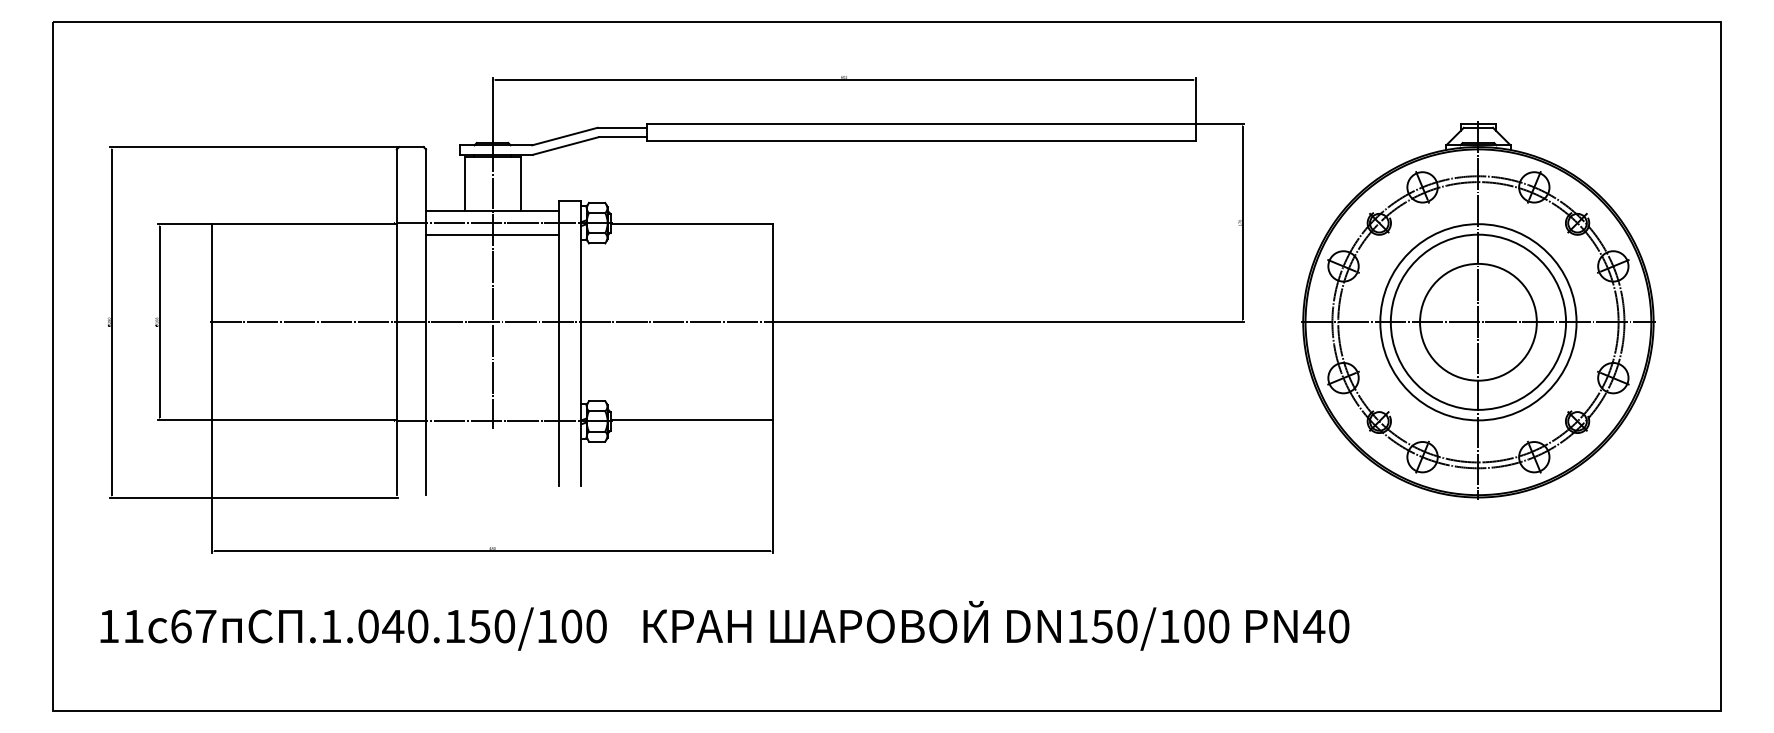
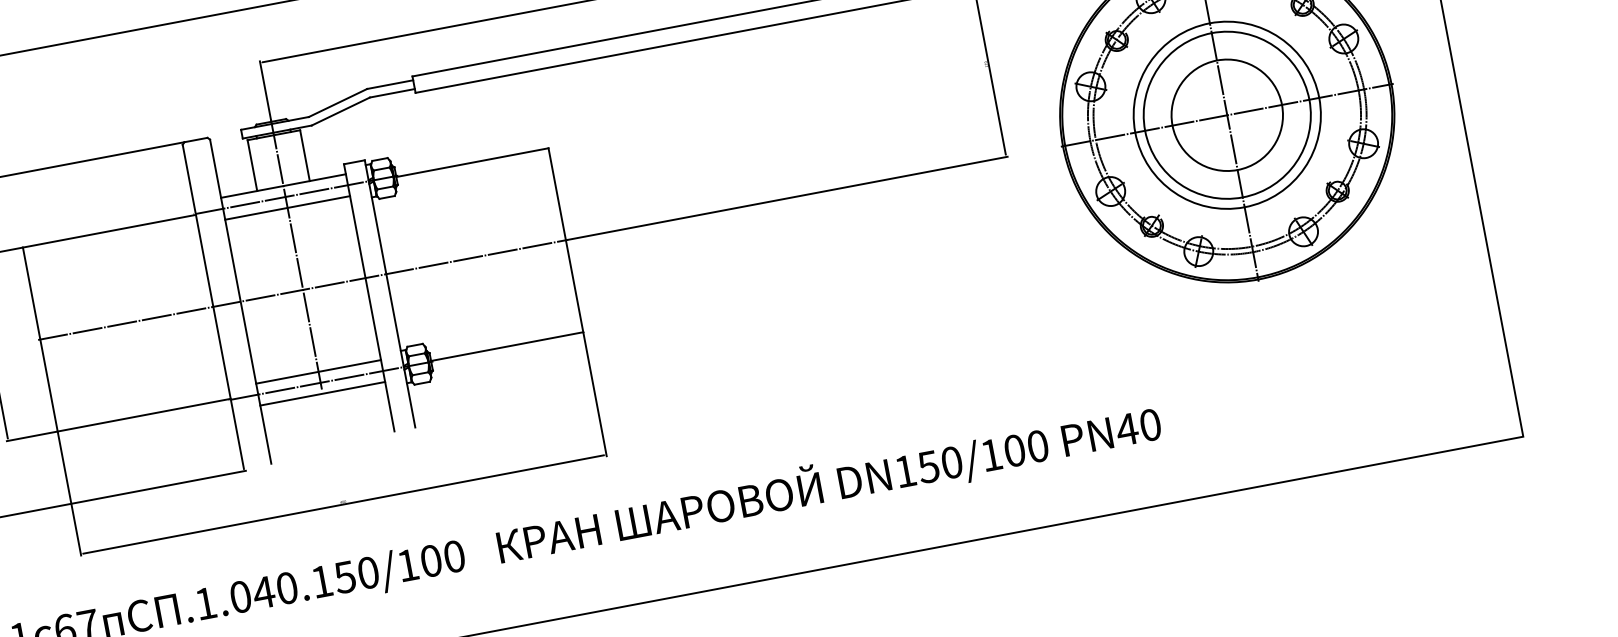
line: (492, 409) -> (318, 371), added
line: (492, 433) -> (322, 394), added

